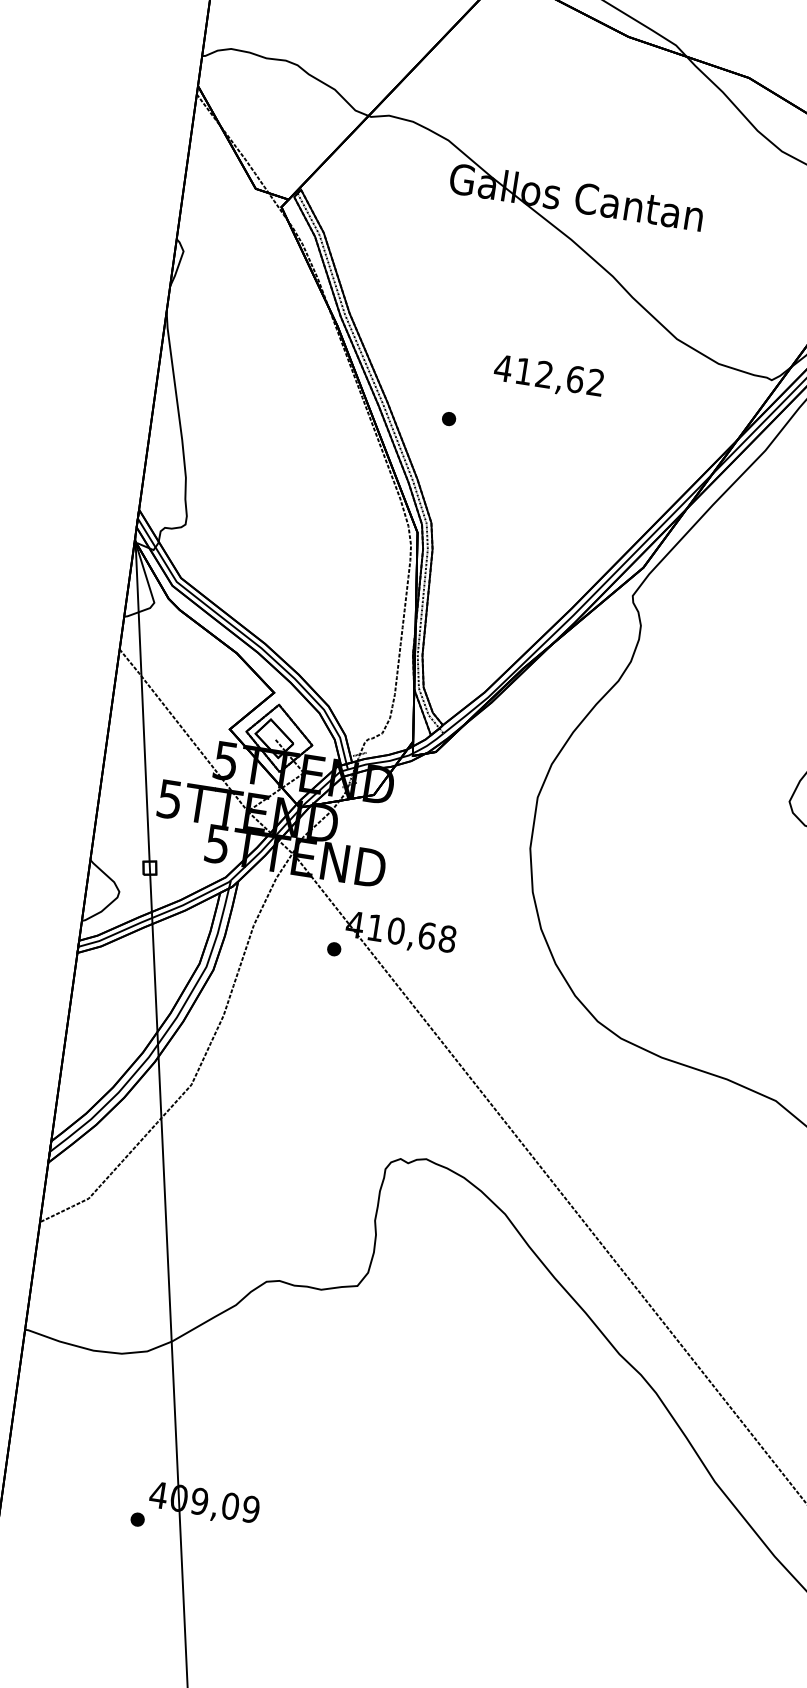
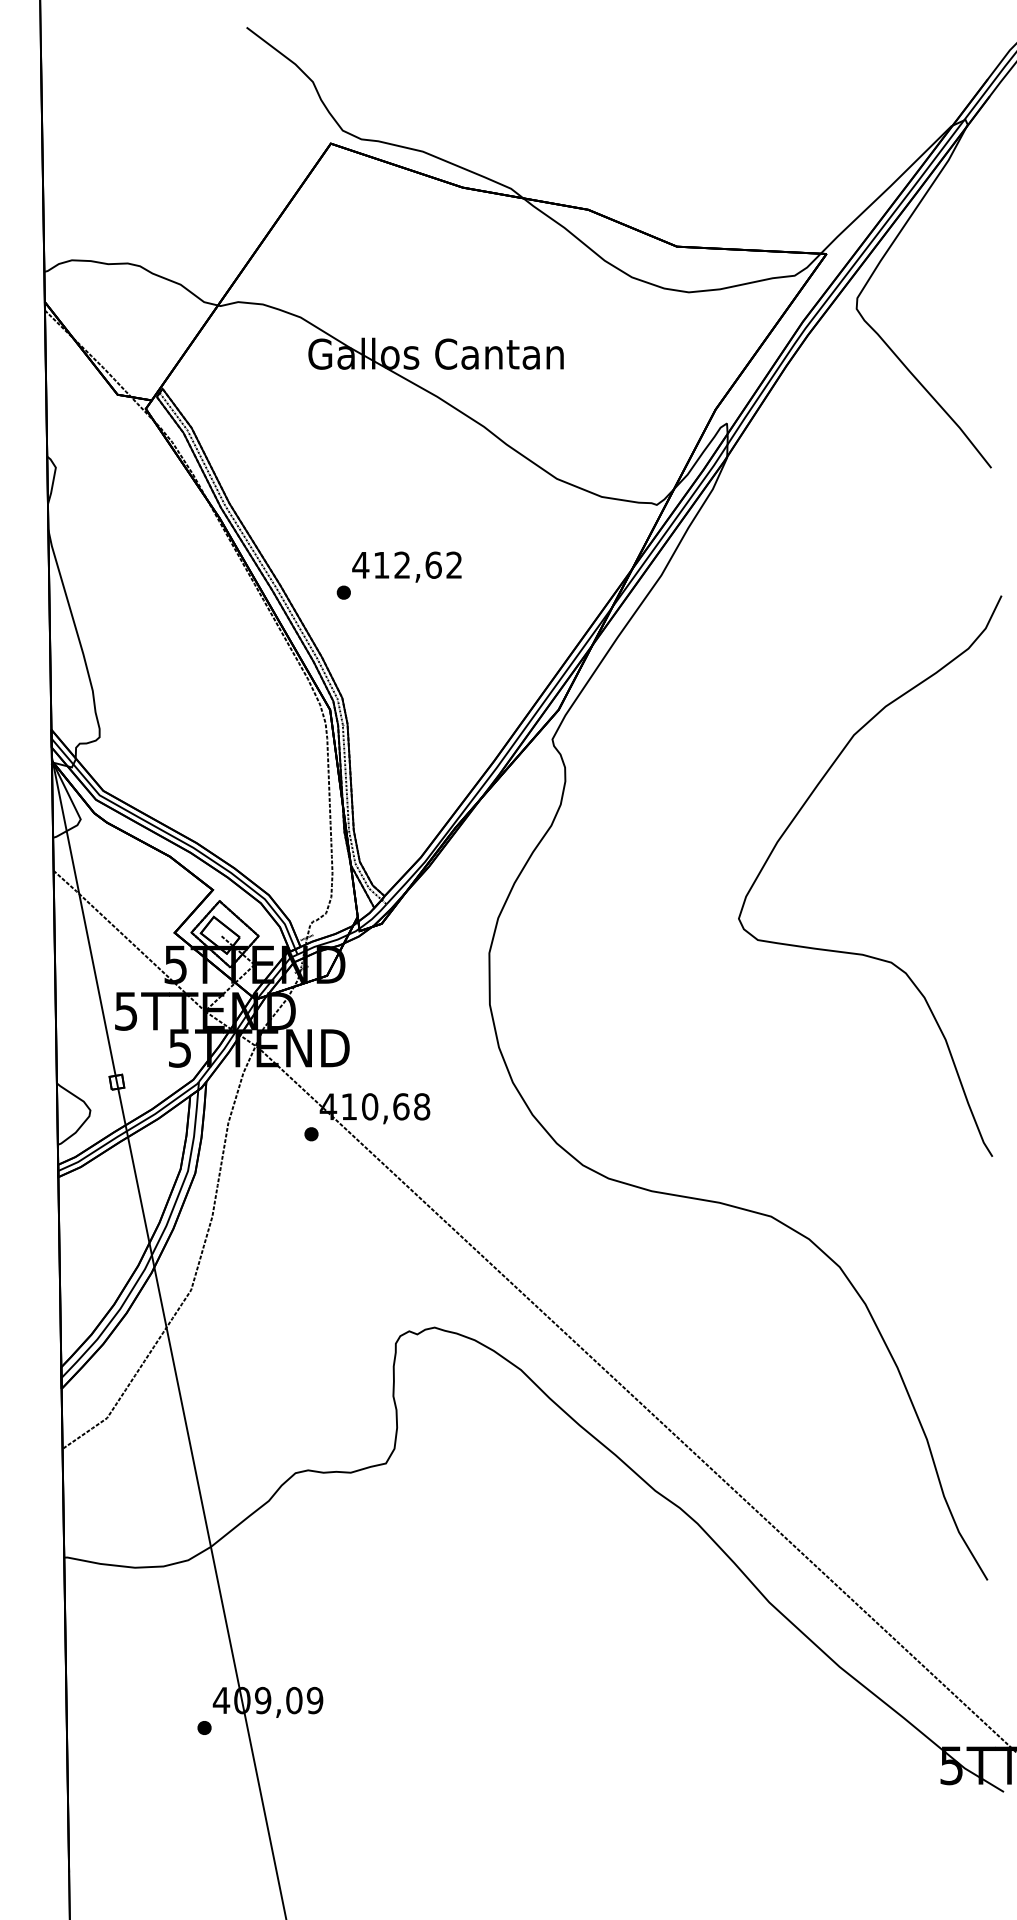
text: (548, 376) -> (406, 566), moved

